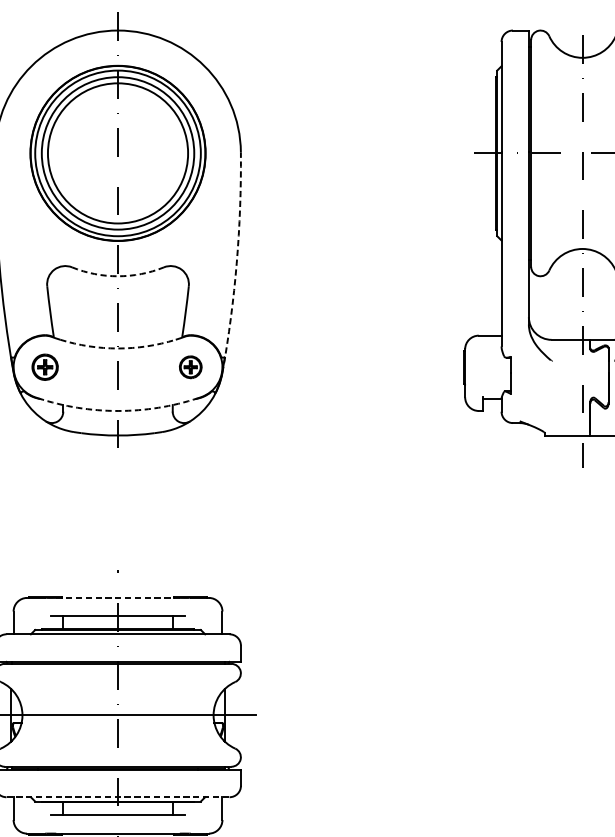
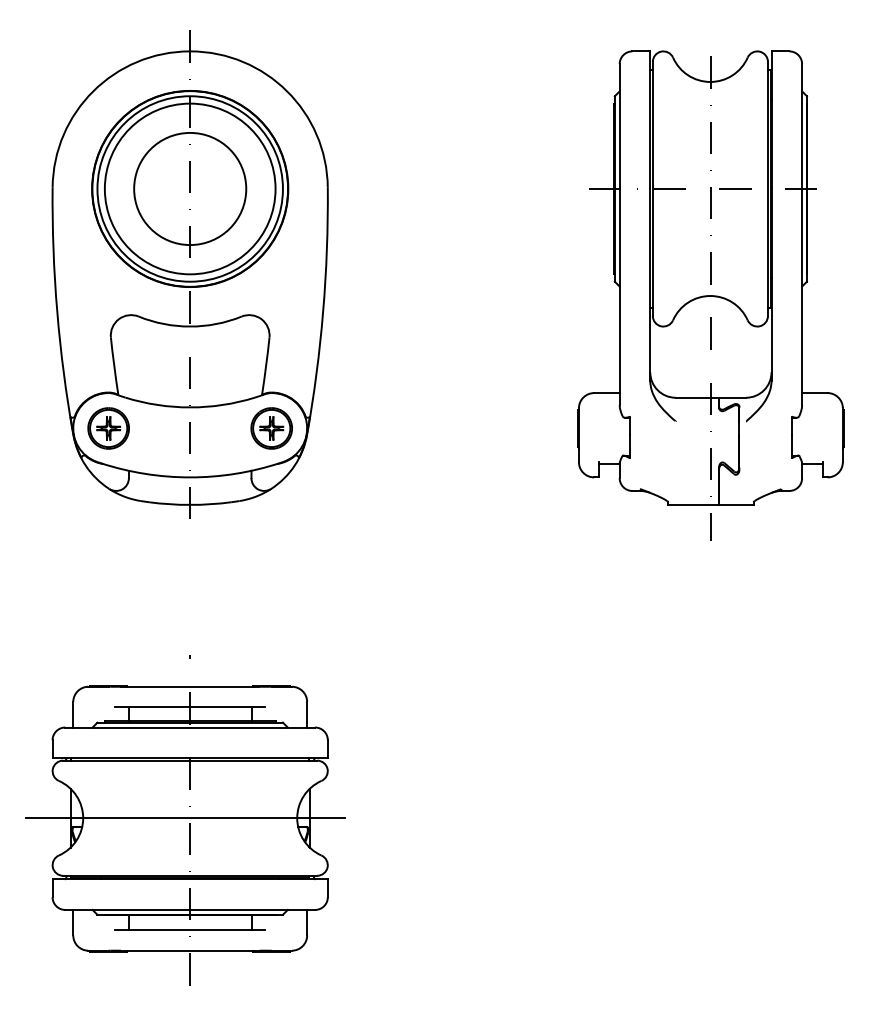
circle: (118, 152) -> (190, 188), size x0.71
arc: (237, 262) -> (323, 311), dashed -> solid
arc: (118, 276) -> (190, 326), dashed -> solid
arc: (118, 348) -> (190, 407), dashed -> solid
part: (45, 367) -> (108, 428), size x1.43
part: (190, 367) -> (271, 428), size x1.67
arc: (118, 411) -> (190, 477), dashed -> solid
line: (118, 597) -> (190, 686), dashed -> solid
line: (118, 796) -> (190, 909), dashed -> solid

